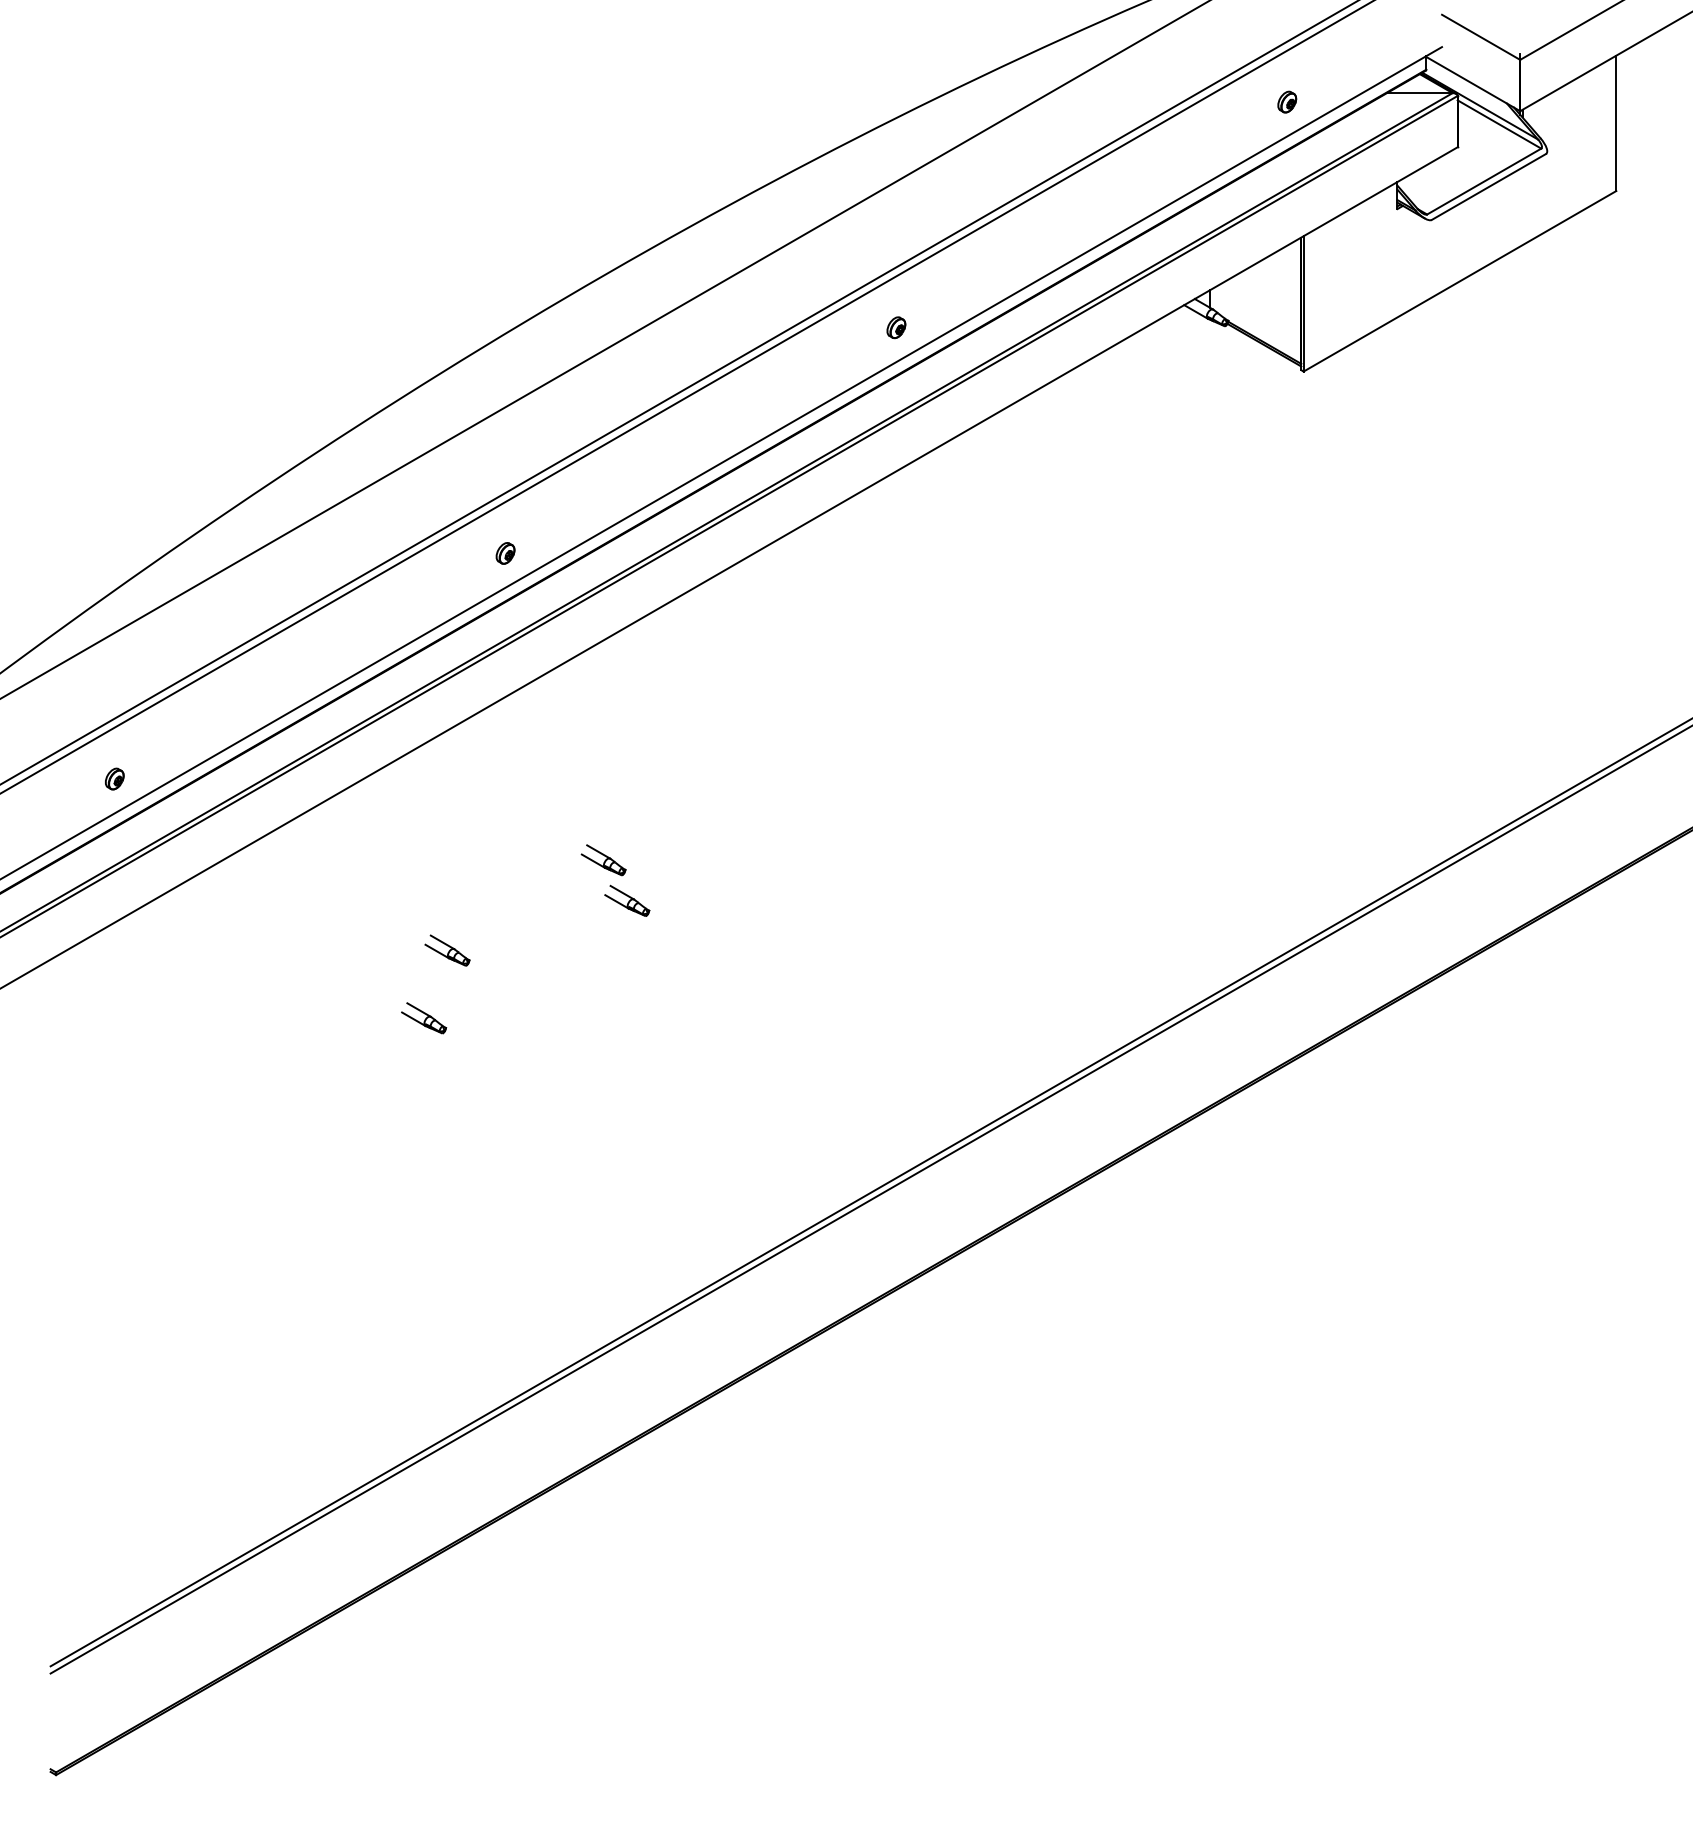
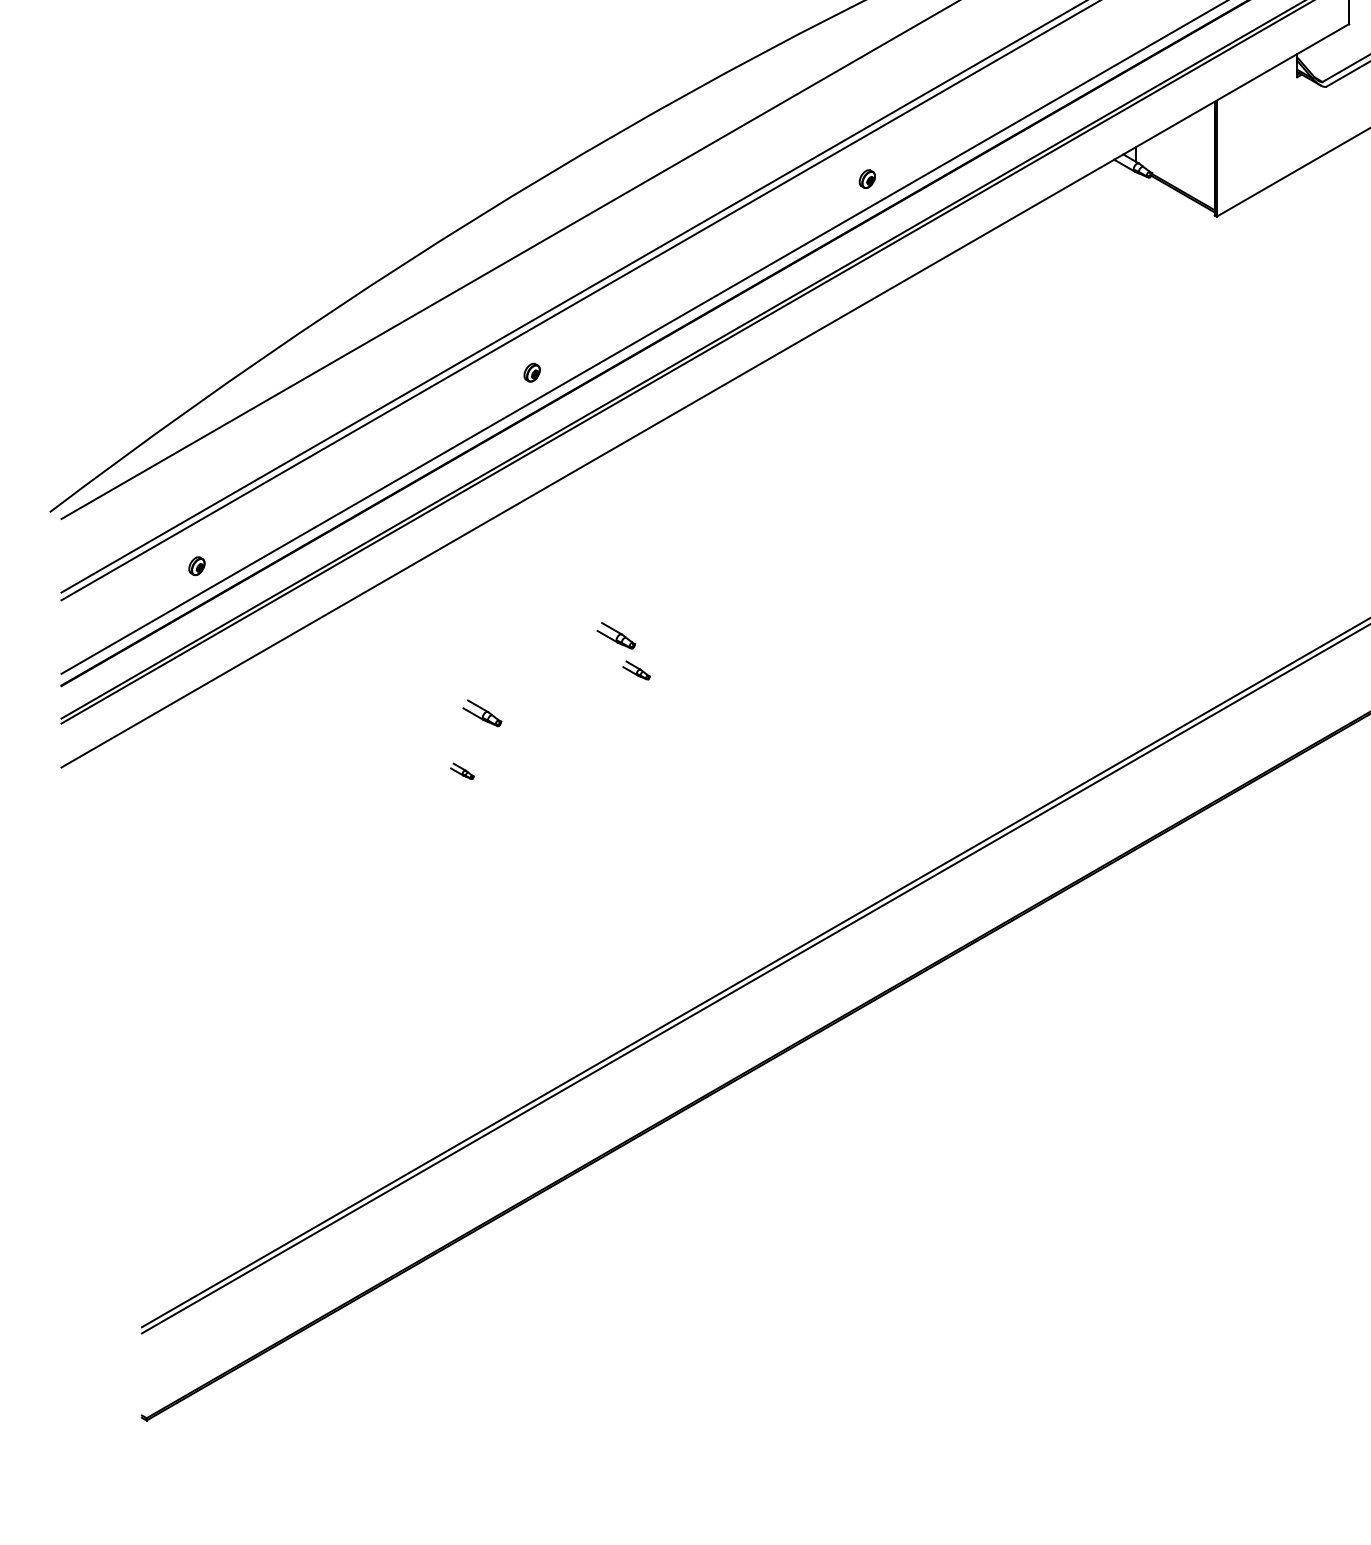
part: (627, 900) -> (636, 670), size x0.7
part: (424, 1018) -> (462, 771), size x0.6

